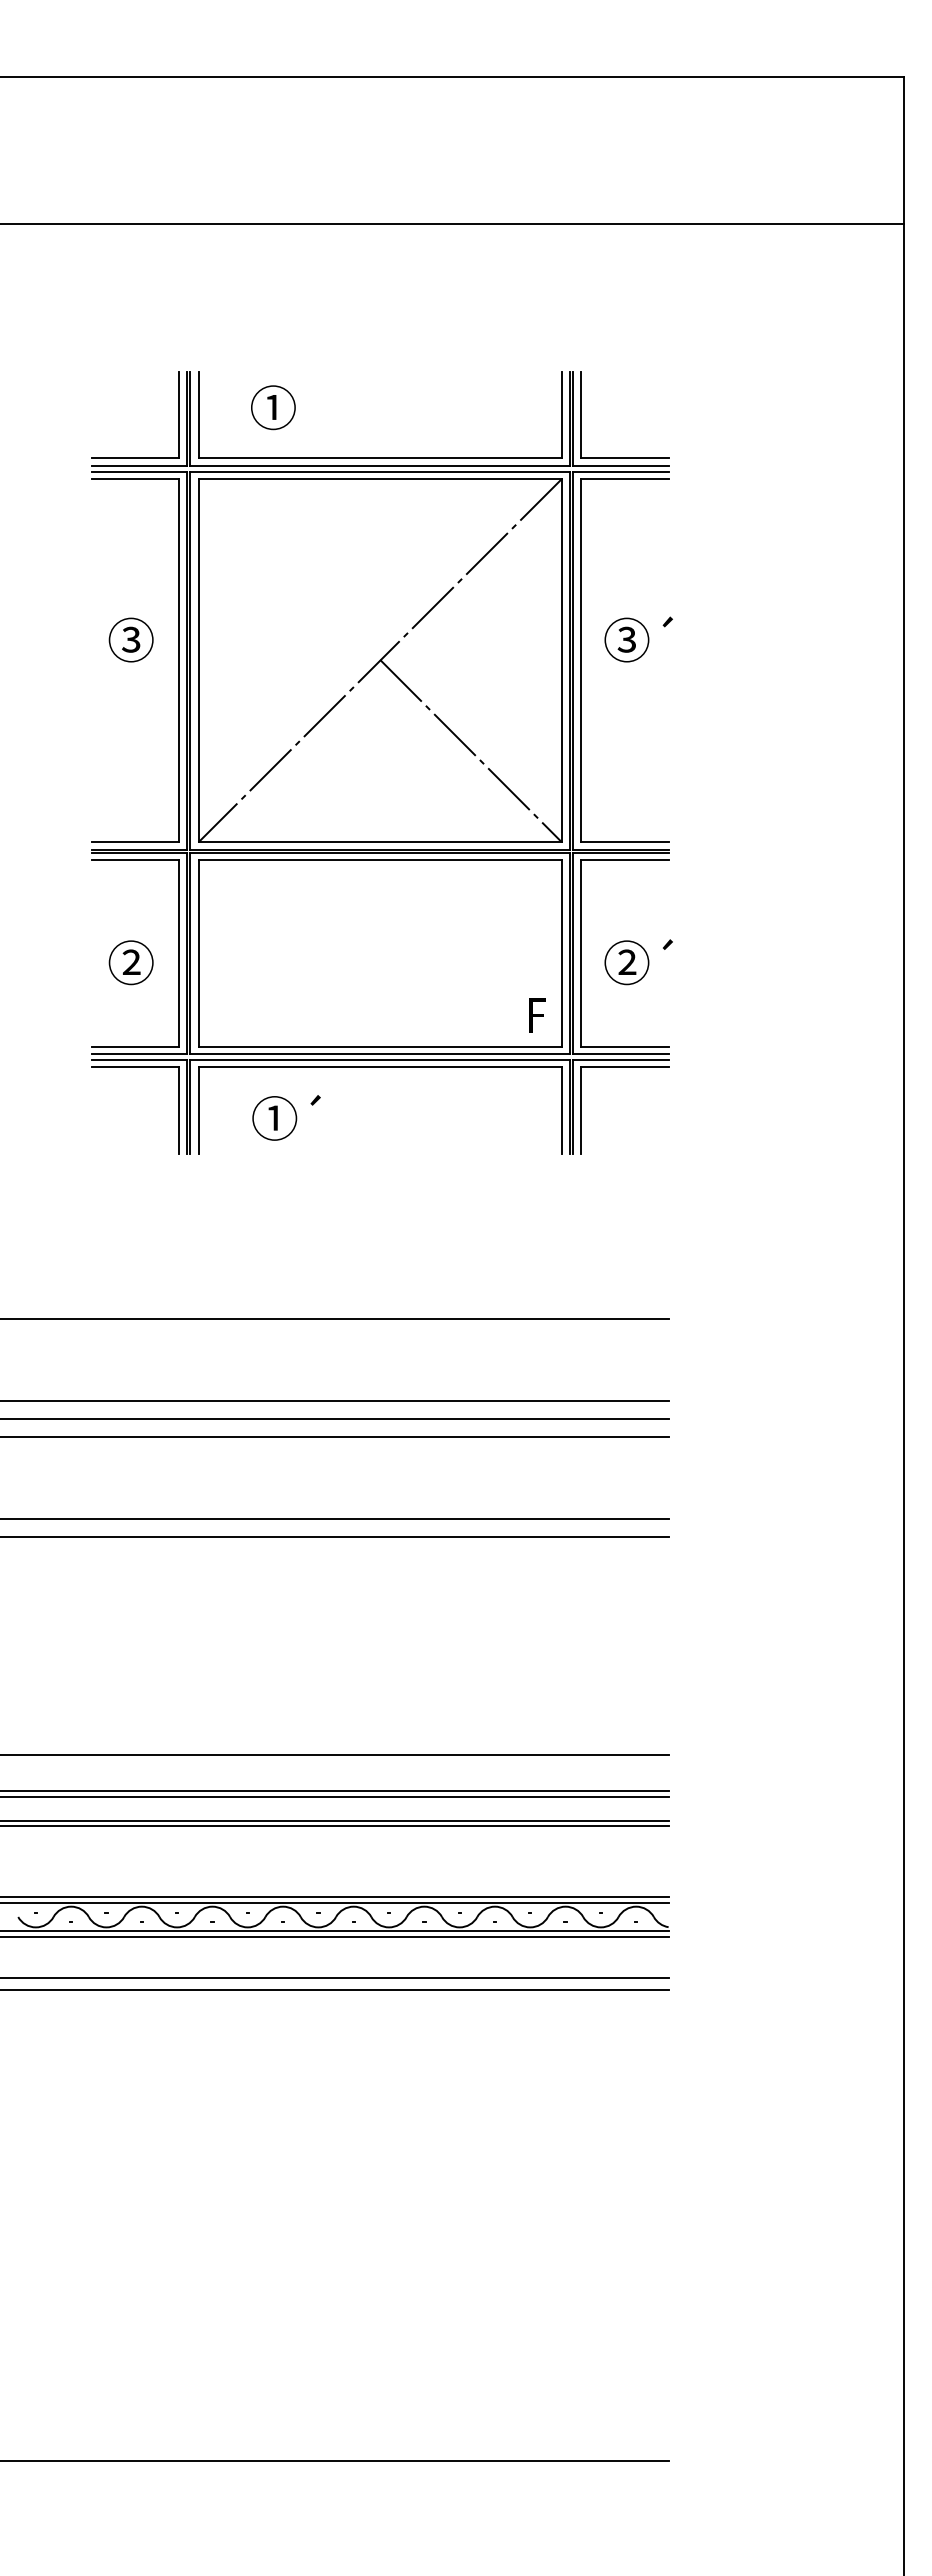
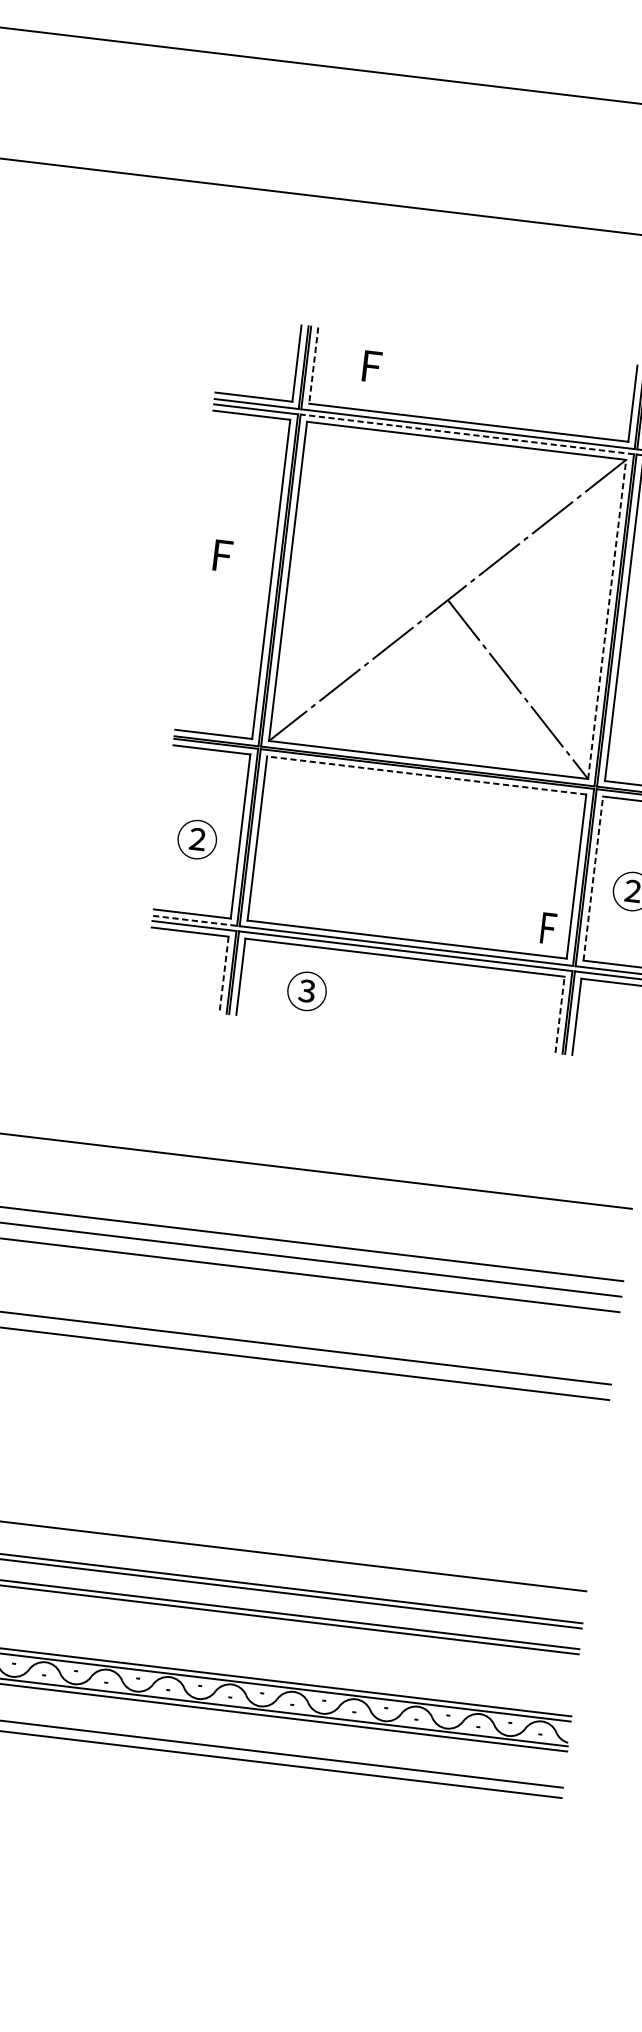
text: (273, 407) -> (380, 366), ① -> F
line: (198, 415) -> (313, 366), solid -> dashed
line: (380, 471) -> (467, 434), solid -> dashed
text: (130, 639) -> (230, 555), ③ -> F
line: (561, 660) -> (606, 619), solid -> dashed
line: (380, 860) -> (426, 775), solid -> dashed
line: (581, 952) -> (593, 877), solid -> dashed
line: (139, 1054) -> (194, 921), solid -> dashed
line: (561, 1110) -> (559, 1014), solid -> dashed
line: (179, 1111) -> (224, 975), solid -> dashed
text: (292, 1113) -> (323, 988), ①´ -> ③

